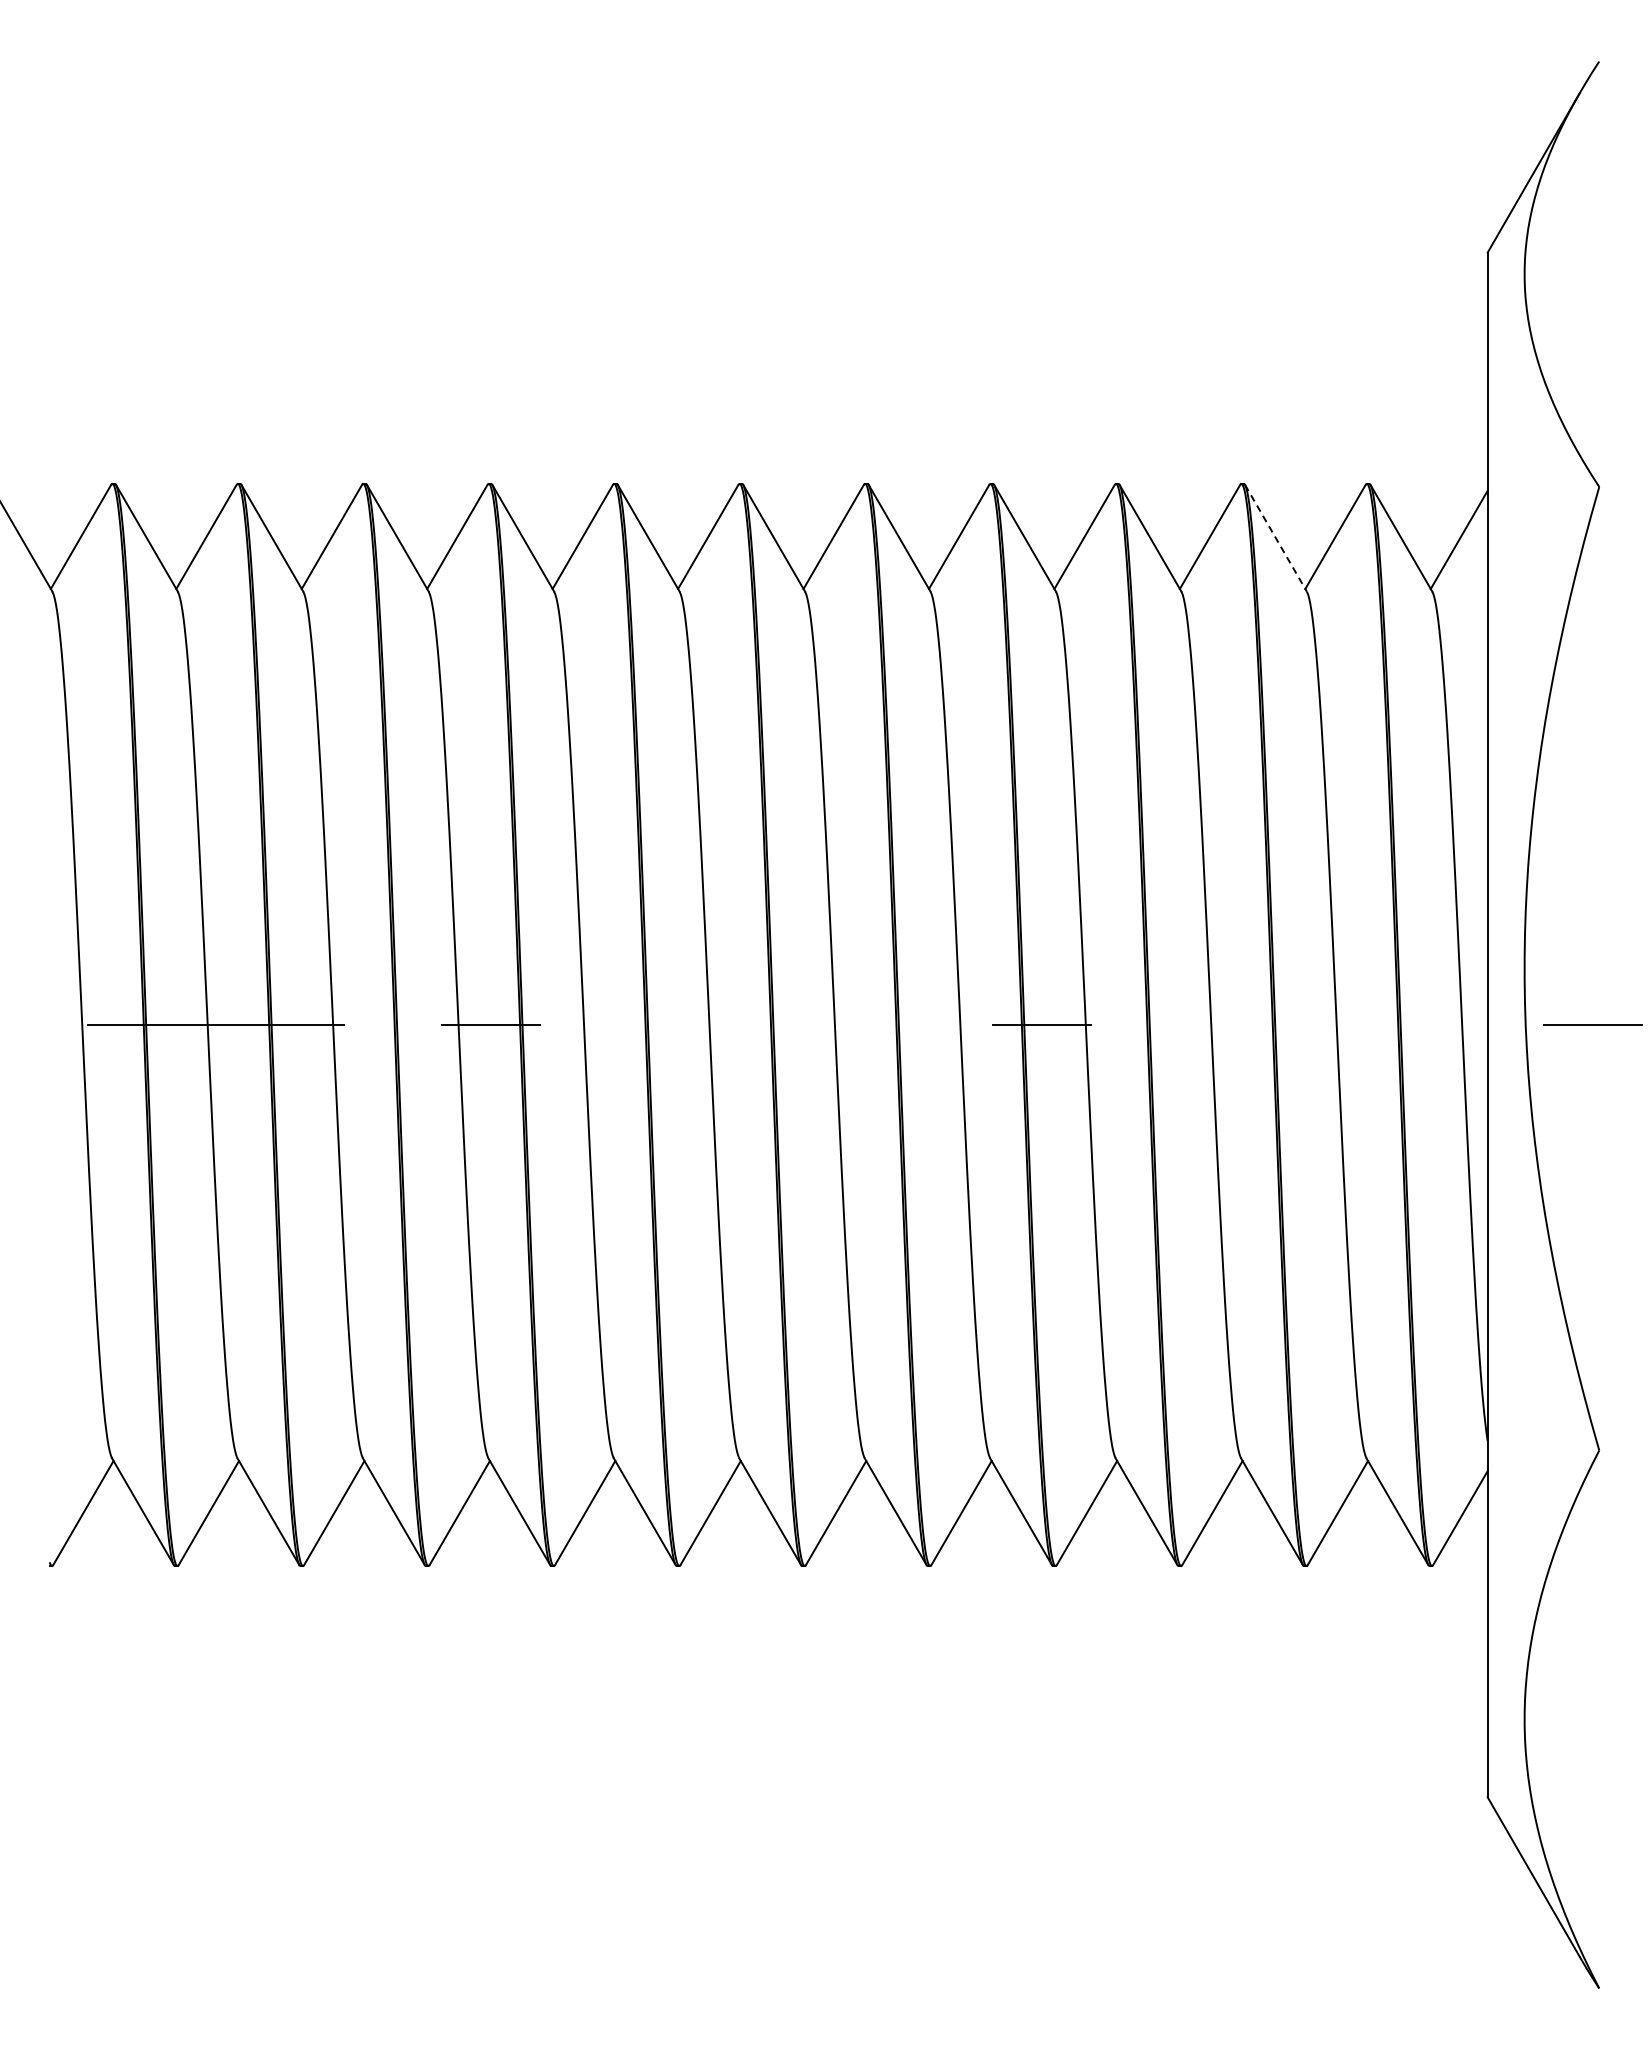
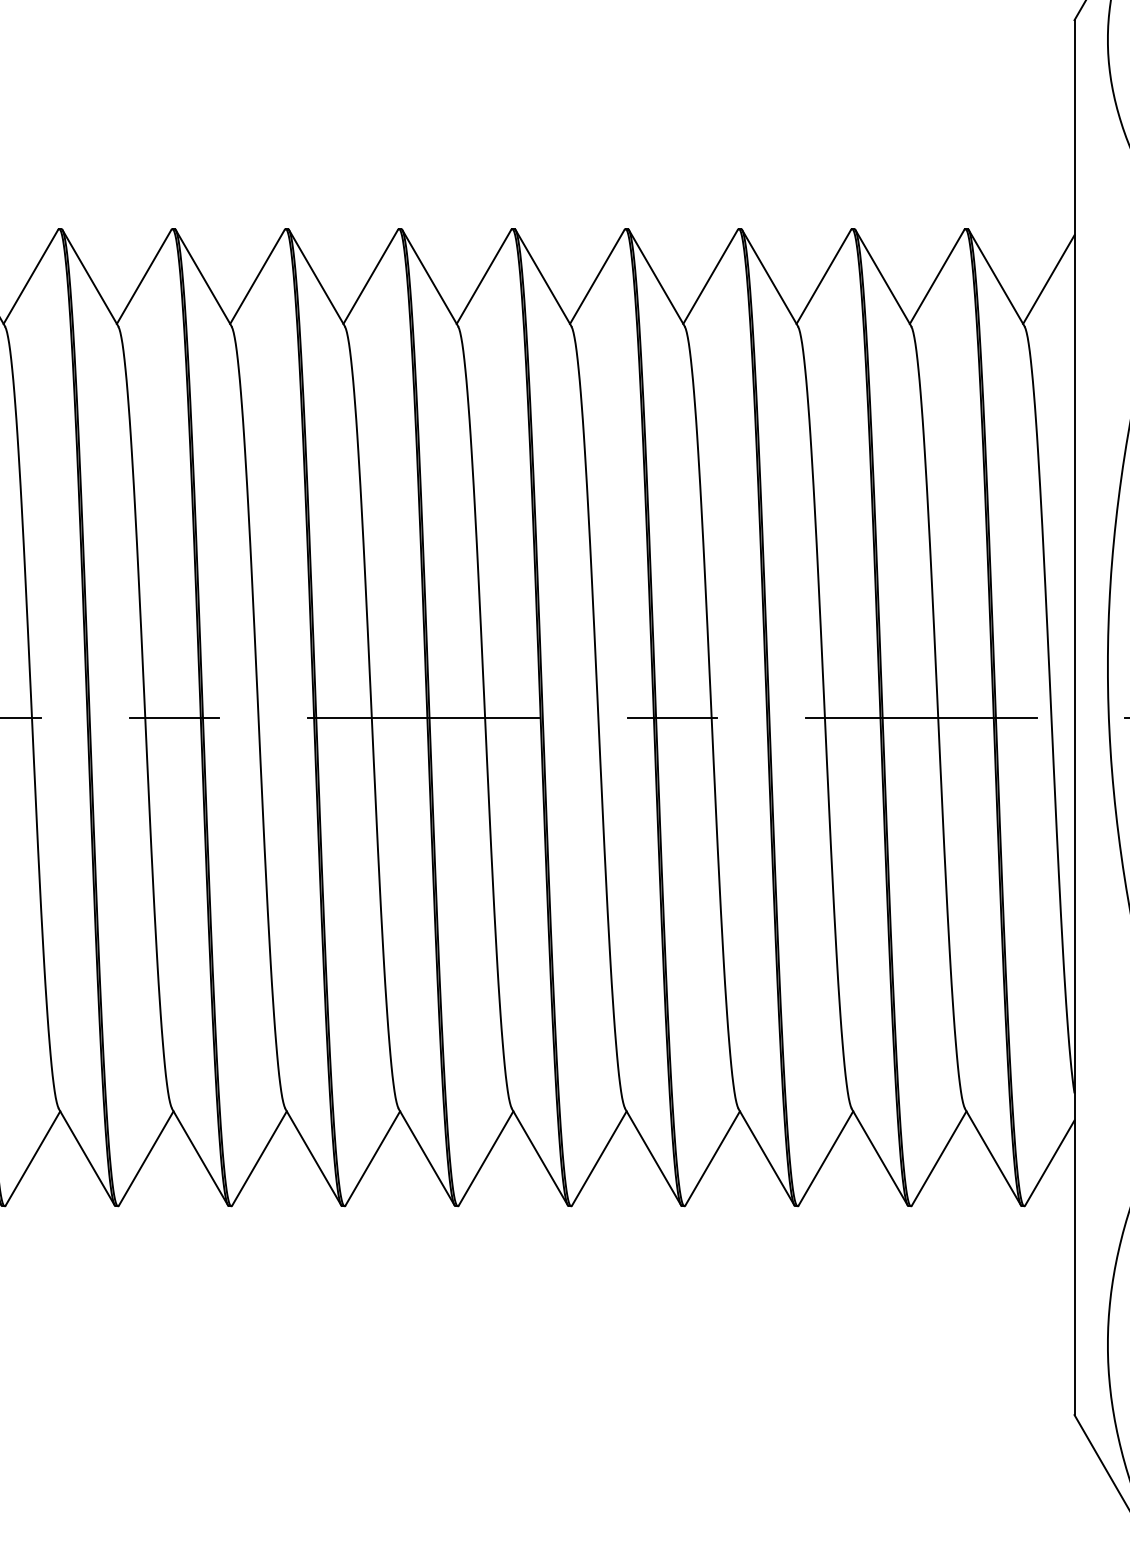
line: (1275, 538) -> (882, 278), dashed -> solid
line: (766, 1024) -> (423, 717), added
line: (1317, 1024) -> (920, 717), added

